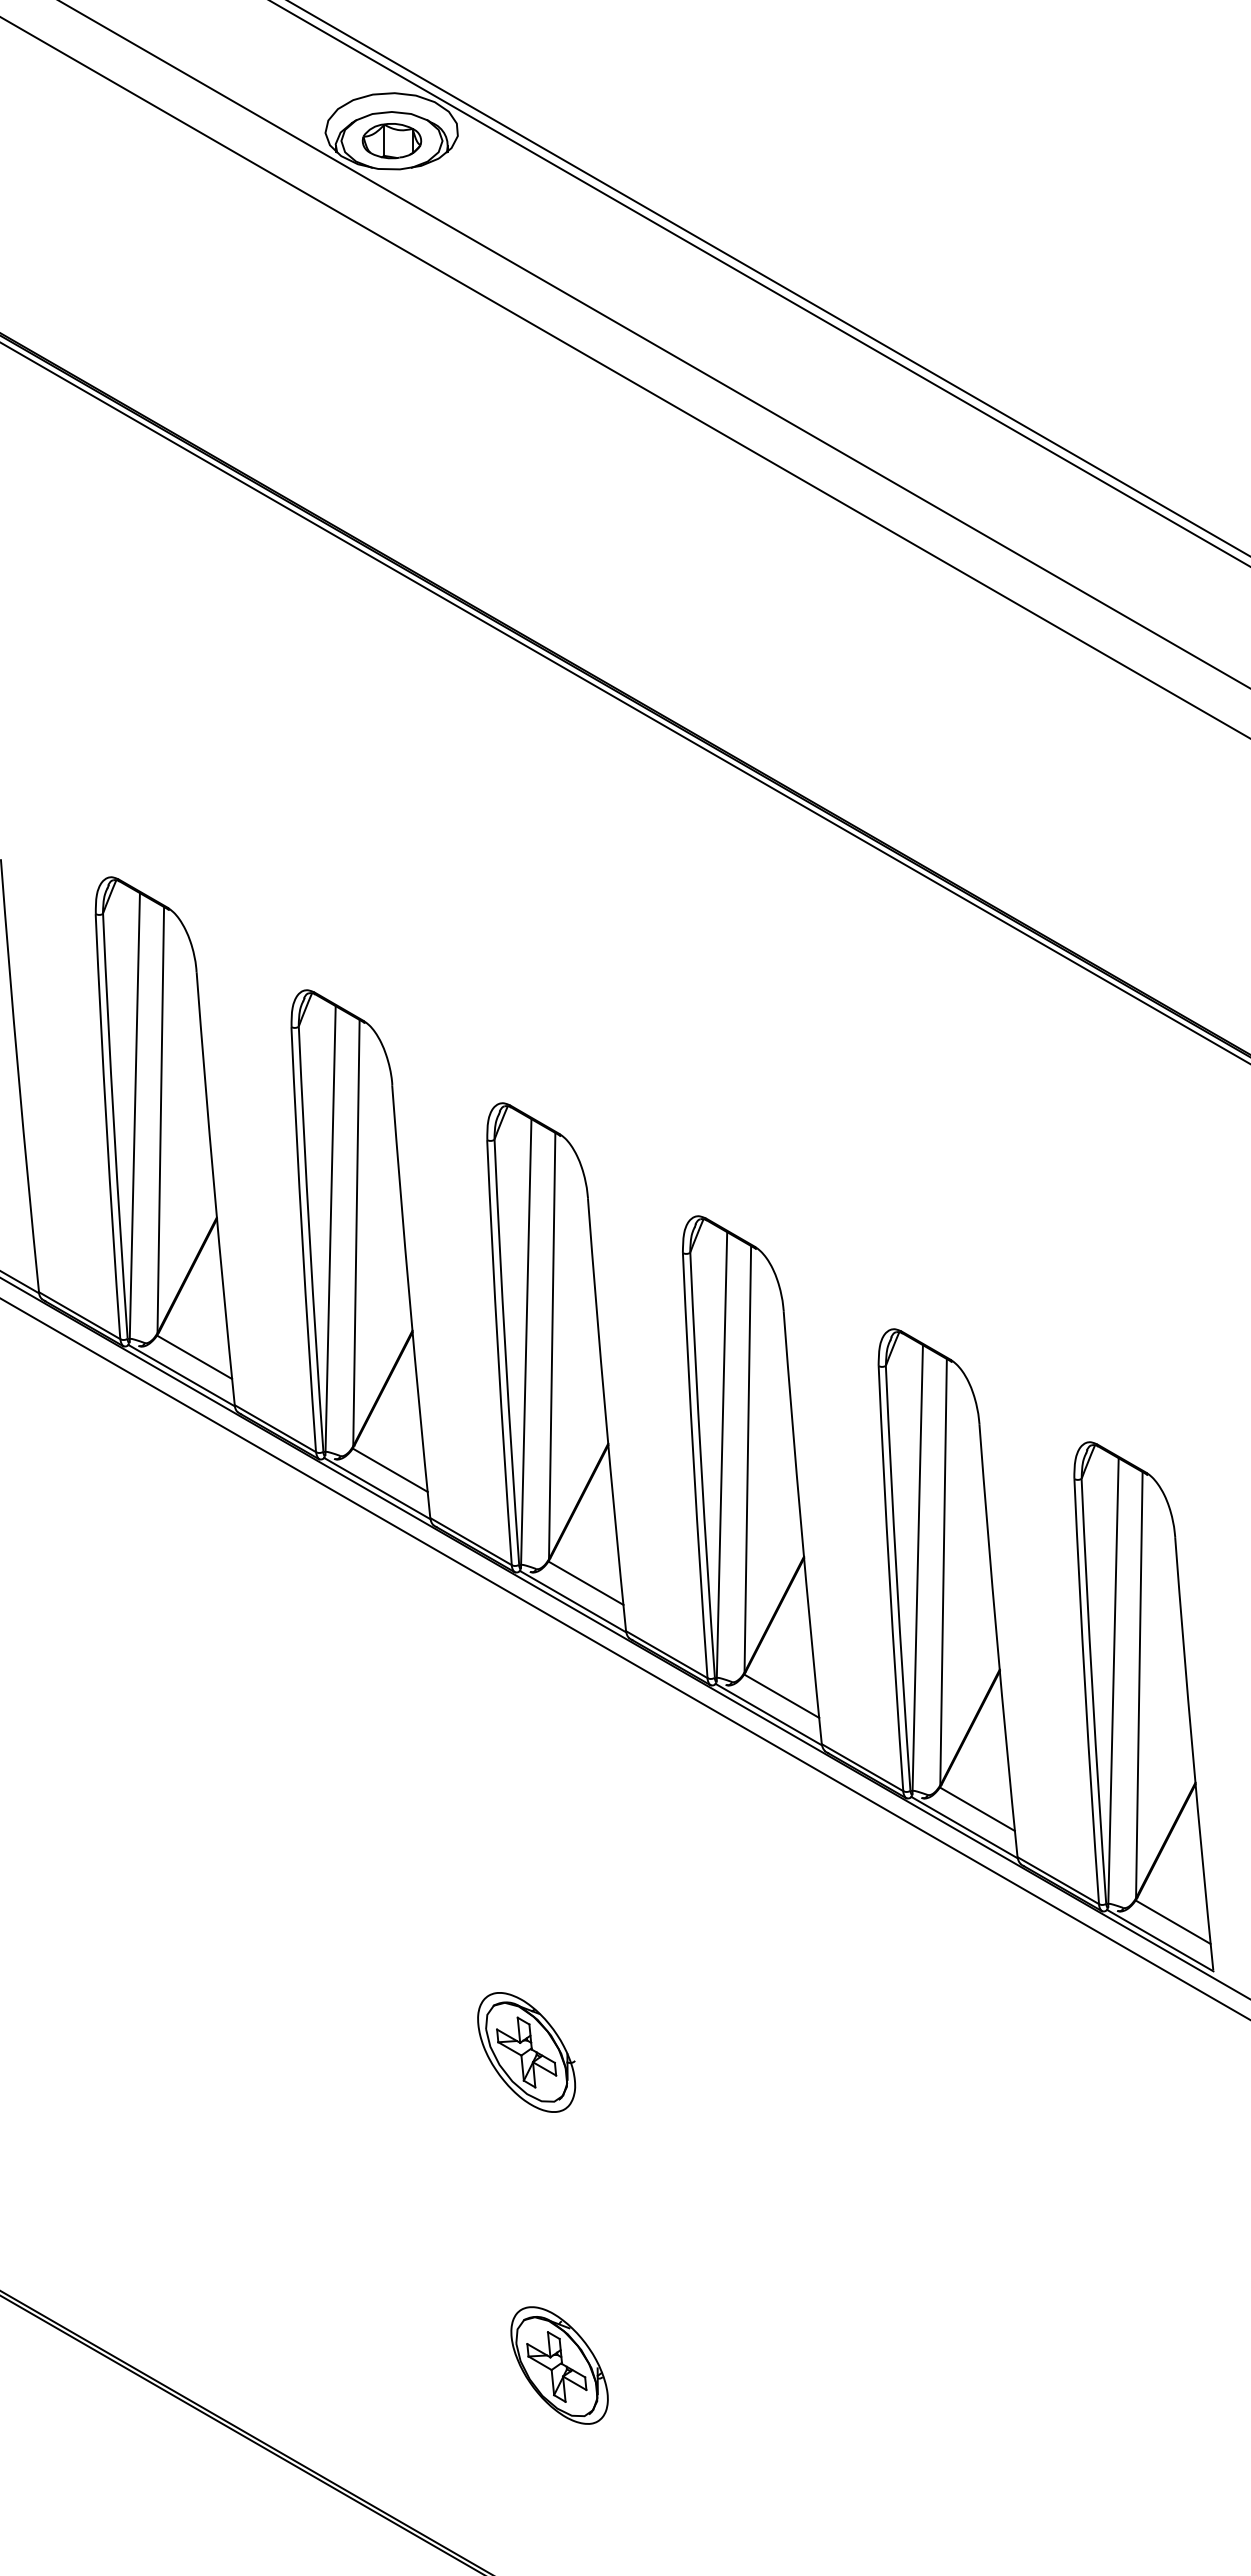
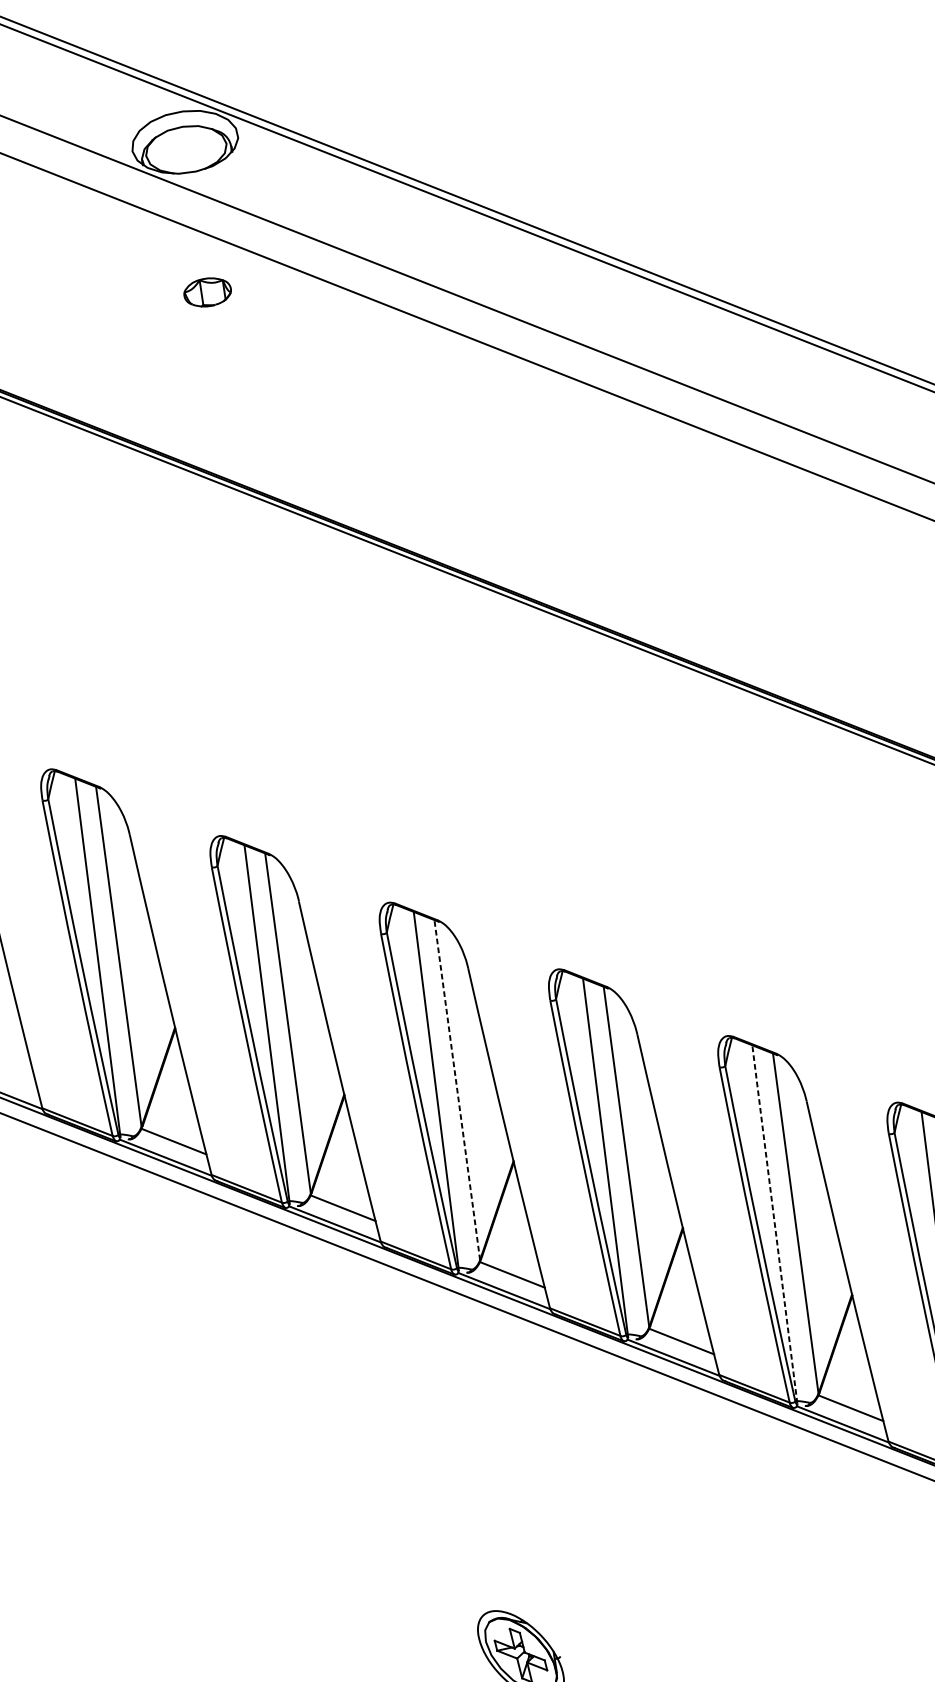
part: (391, 141) -> (207, 292), moved
line: (552, 1346) -> (457, 1090), solid -> dashed
line: (917, 1568) -> (774, 1223), solid -> dashed

